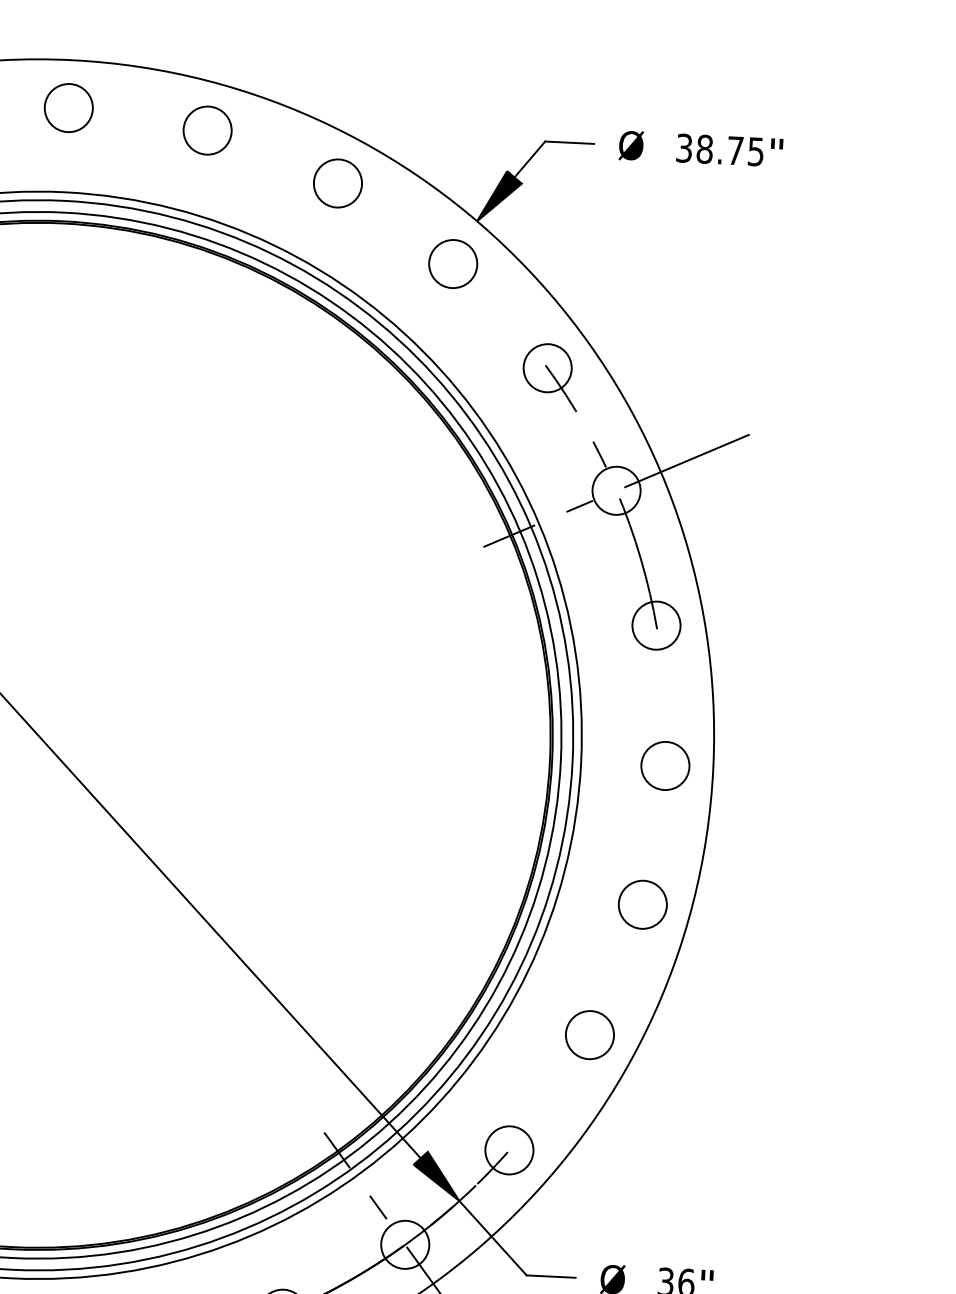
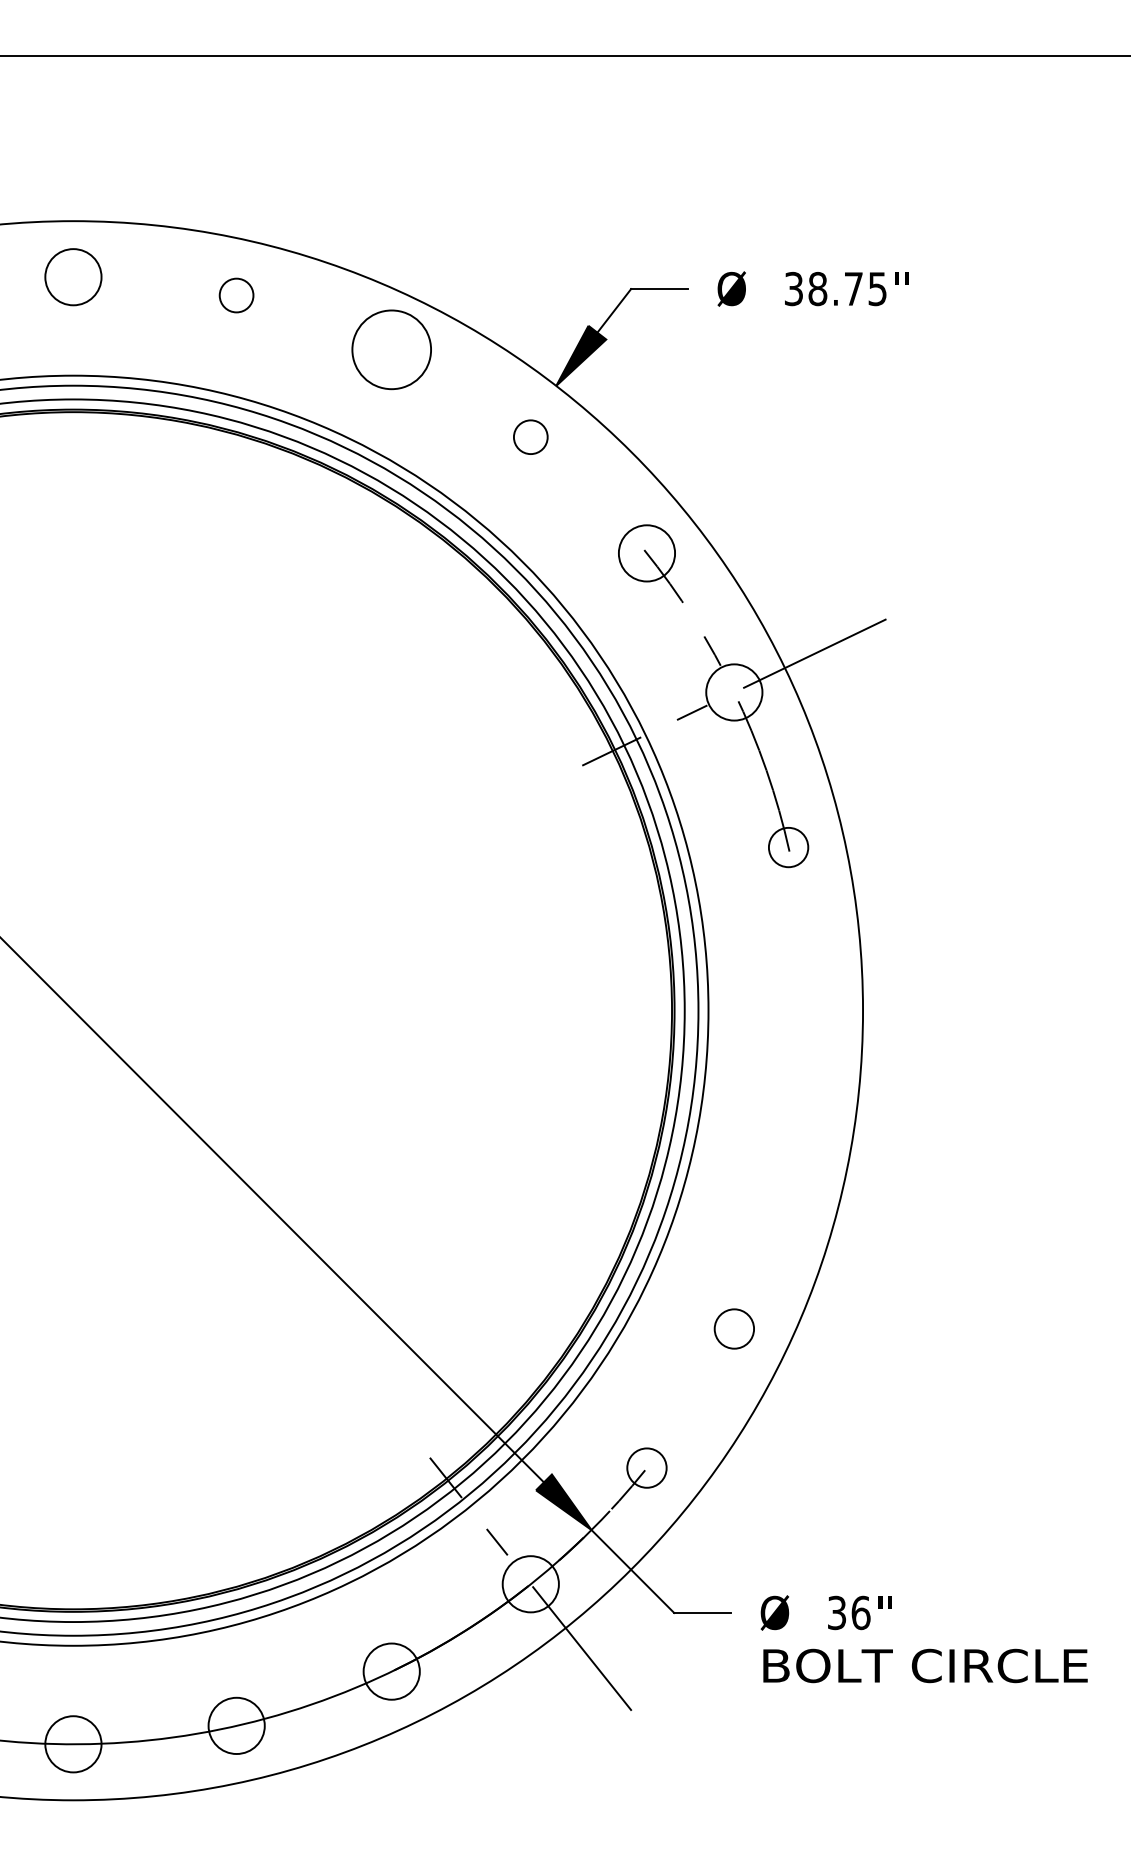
circle: (207, 130) -> (236, 295), size x0.6
circle: (337, 183) -> (391, 349), size x1.4
circle: (452, 264) -> (530, 437), size x0.6
circle: (656, 625) -> (788, 847), size x0.7
circle: (664, 765) -> (806, 1010), removed
circle: (642, 904) -> (788, 1173), removed
circle: (590, 1034) -> (734, 1328), size x0.7
circle: (509, 1150) -> (646, 1468), size x0.7

